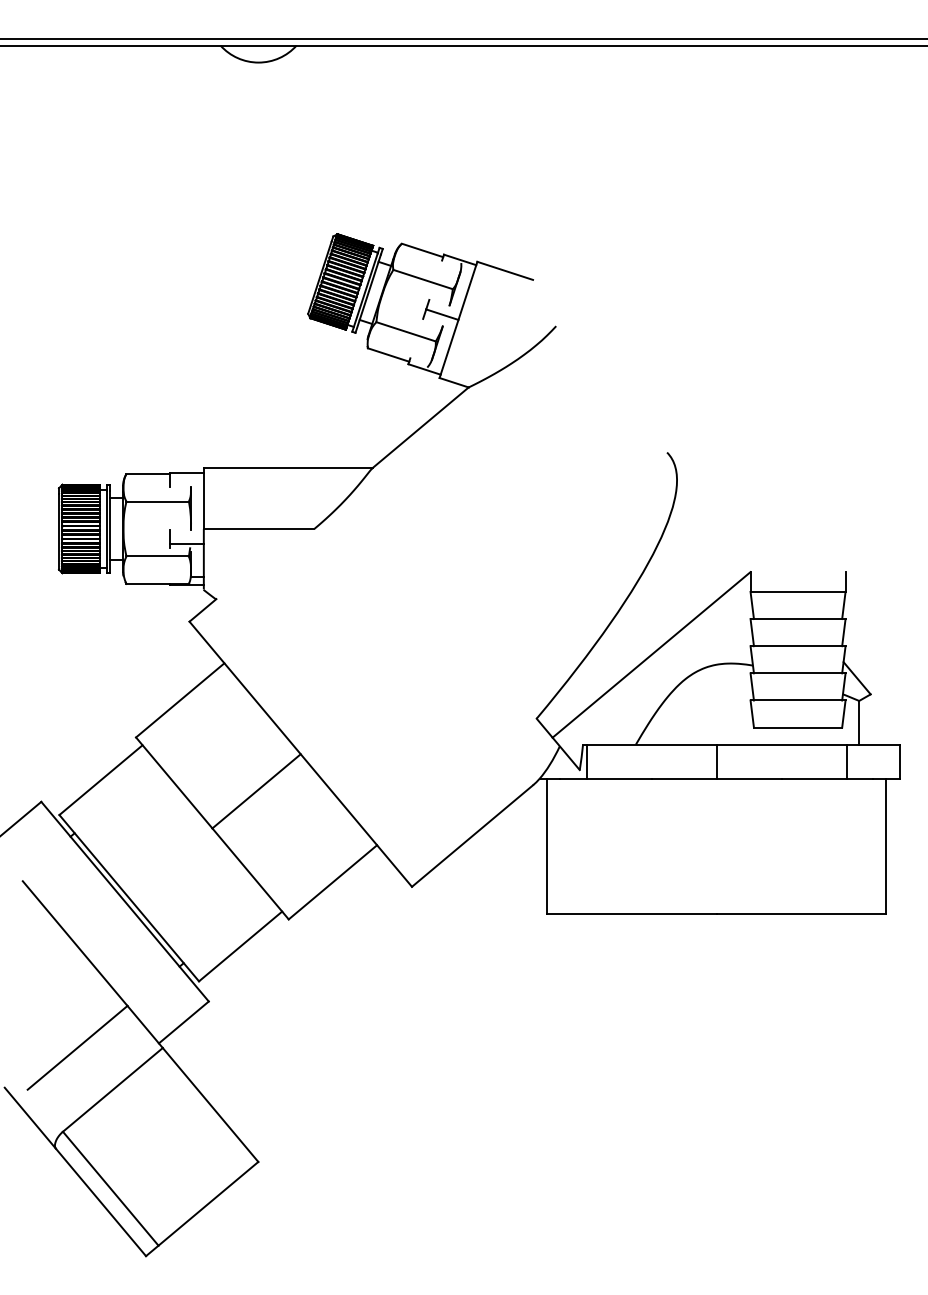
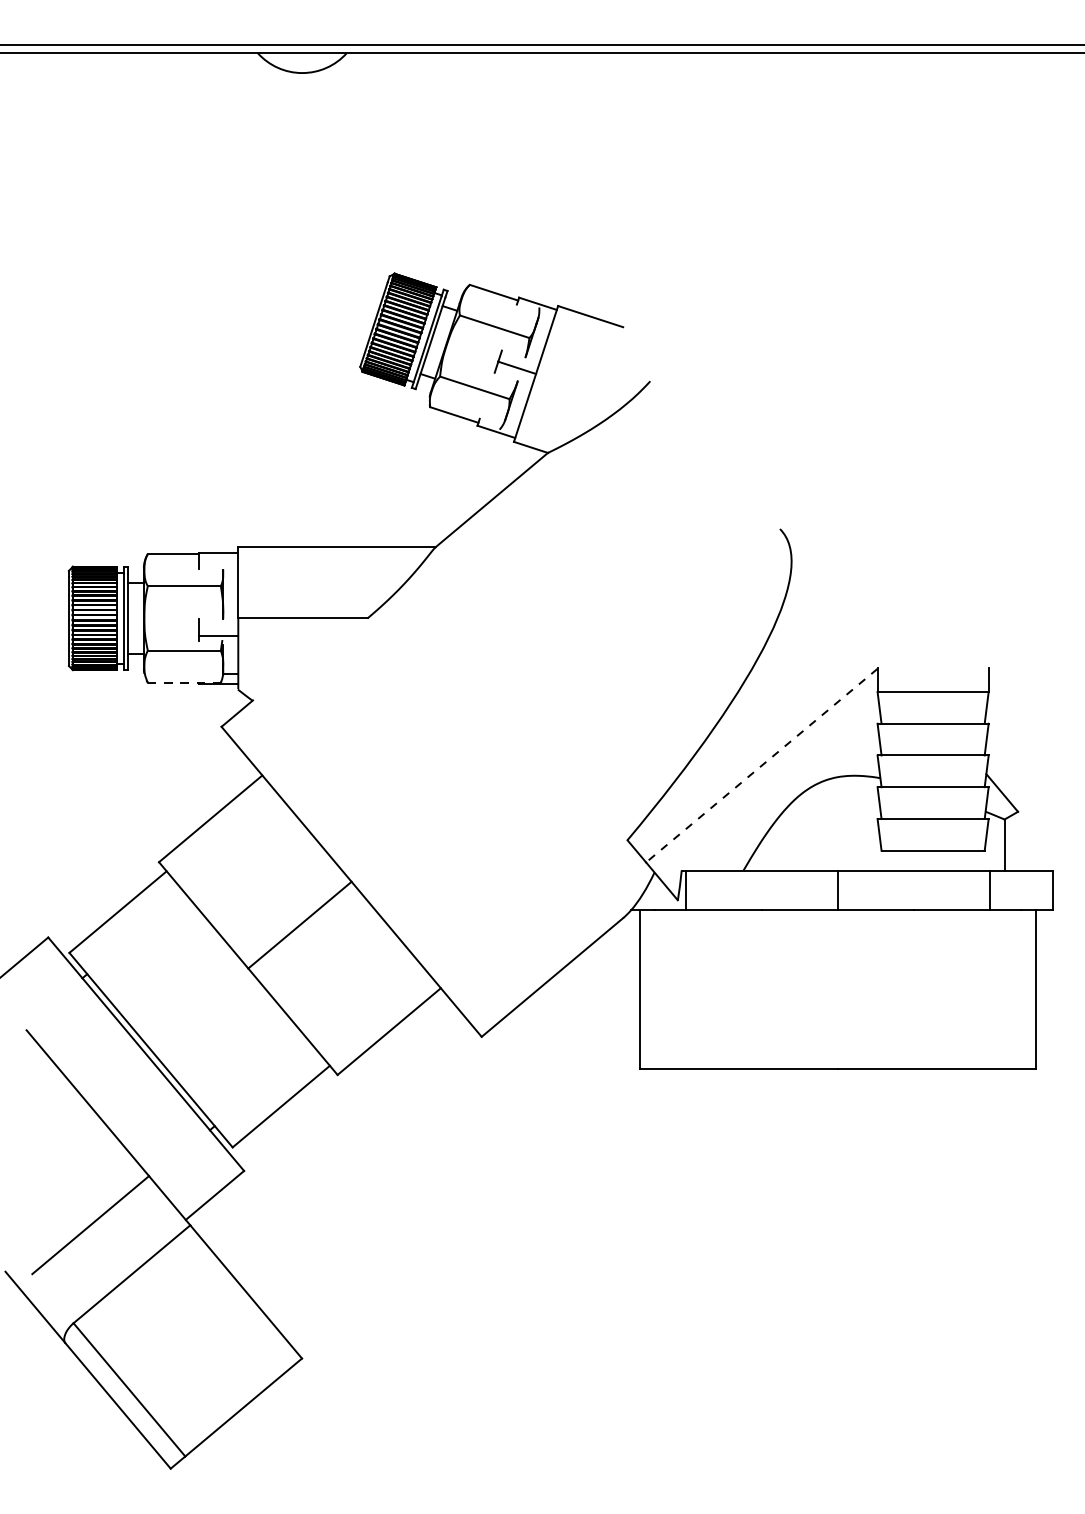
line: (157, 583) -> (184, 682), solid -> dashed
line: (651, 655) -> (761, 766), solid -> dashed

